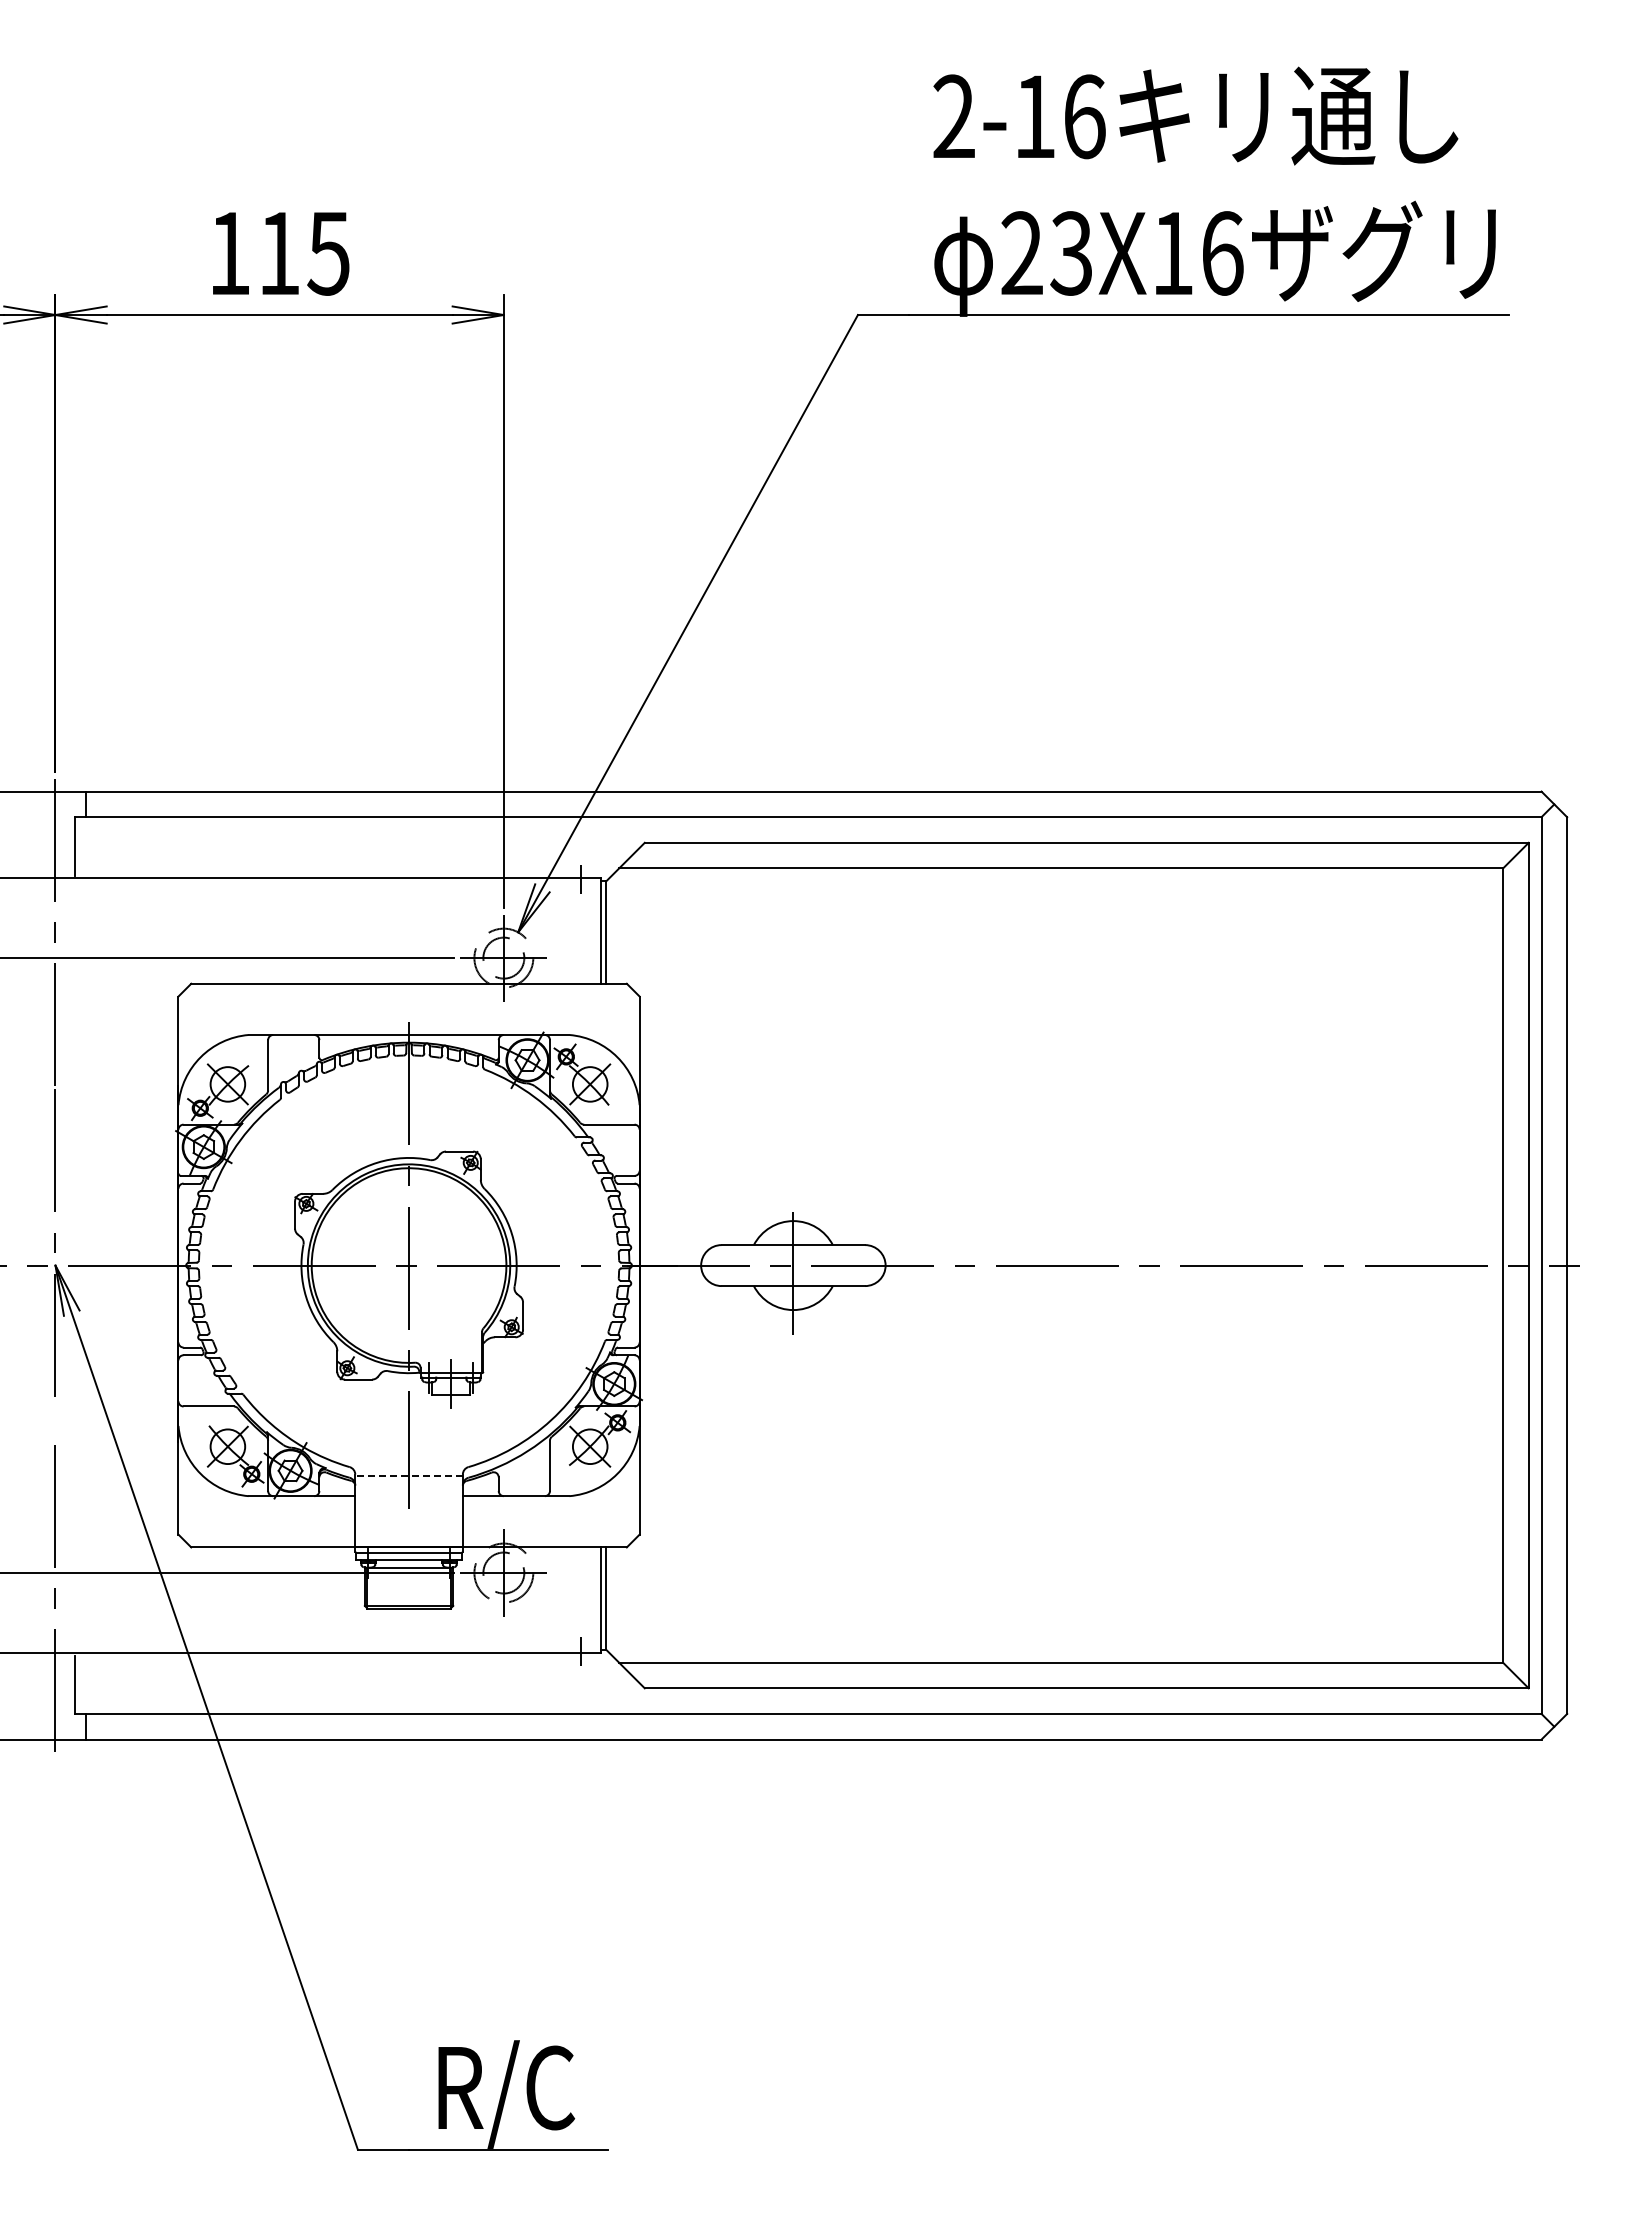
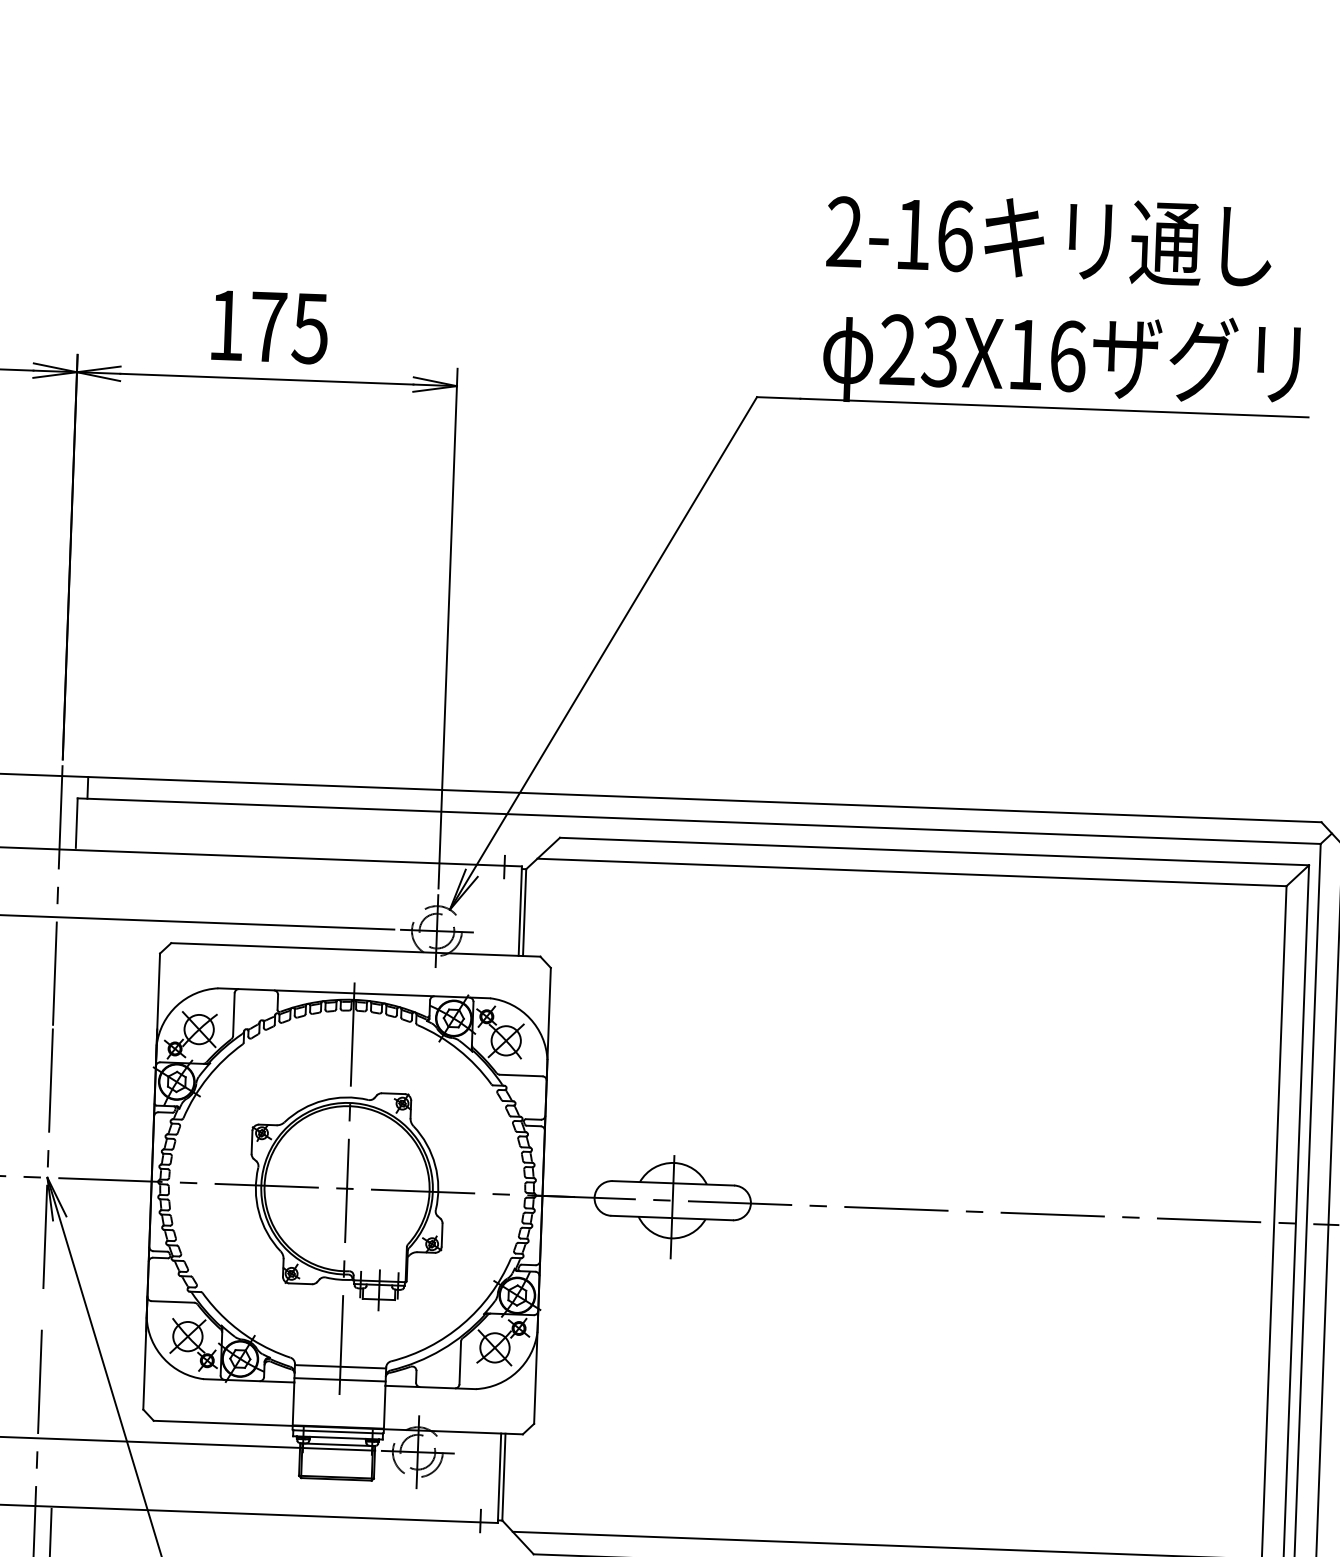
text: (279, 253) -> (268, 327), 115 -> 175
line: (409, 1475) -> (340, 1366), dashed -> solid
line: (408, 1491) -> (339, 1380), added

